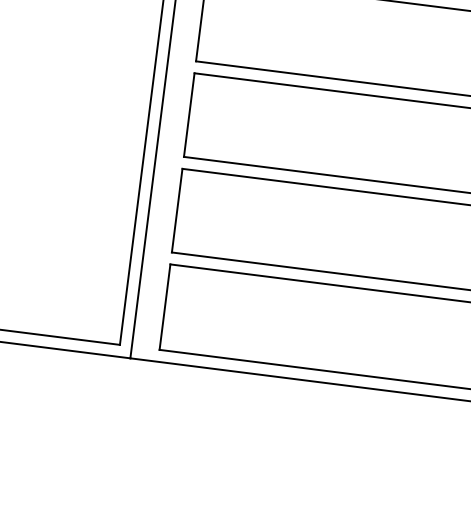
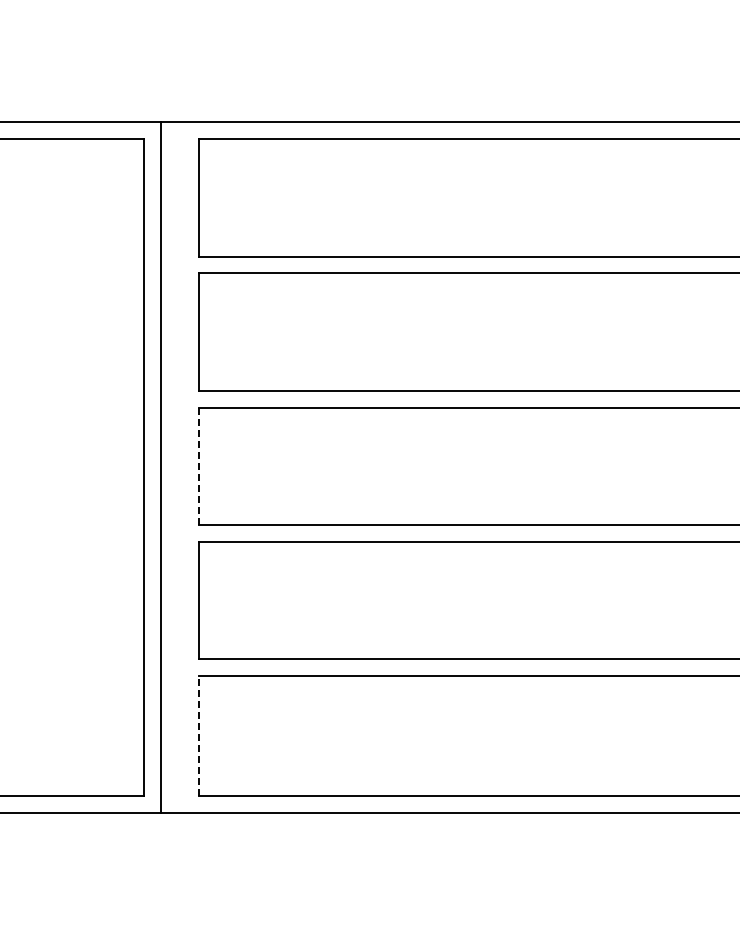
line: (189, 115) -> (199, 466), solid -> dashed
line: (165, 306) -> (199, 735), solid -> dashed

